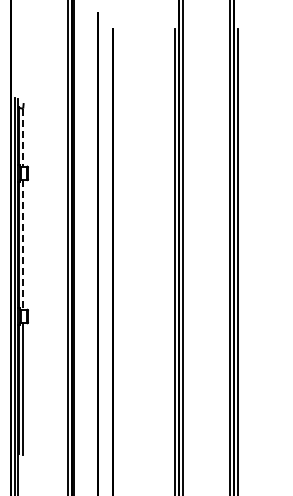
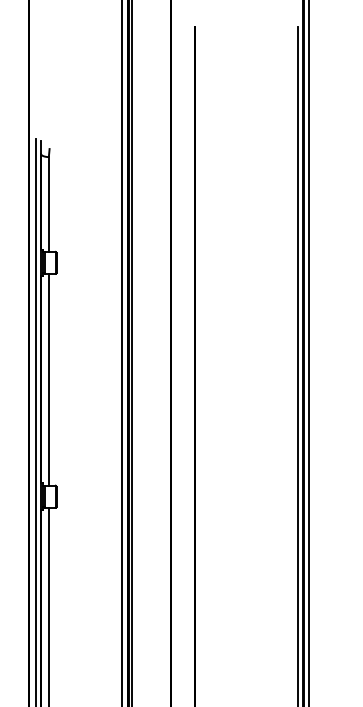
line: (23, 138) -> (49, 205), dashed -> solid
line: (23, 244) -> (49, 379), dashed -> solid

